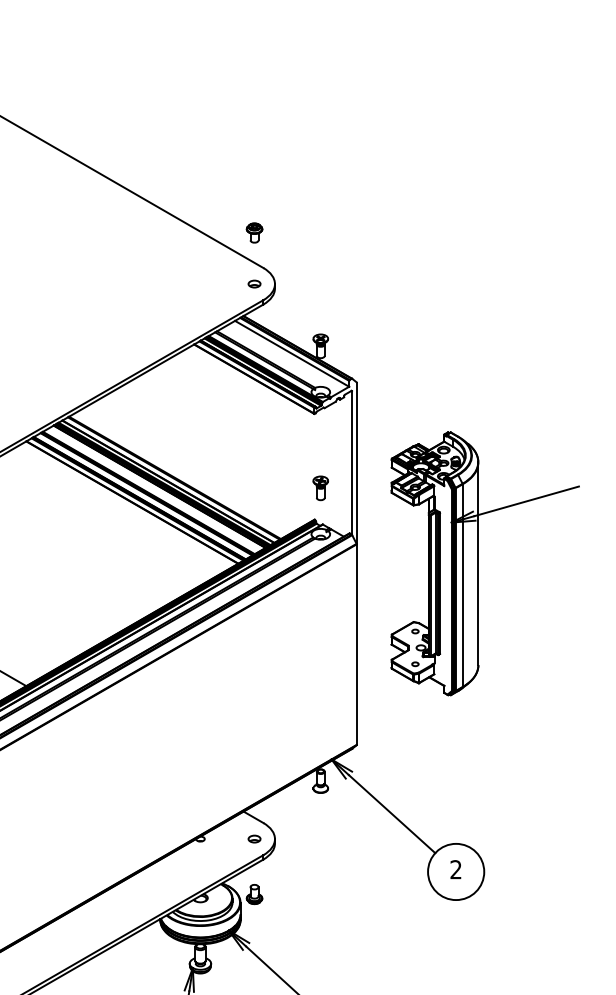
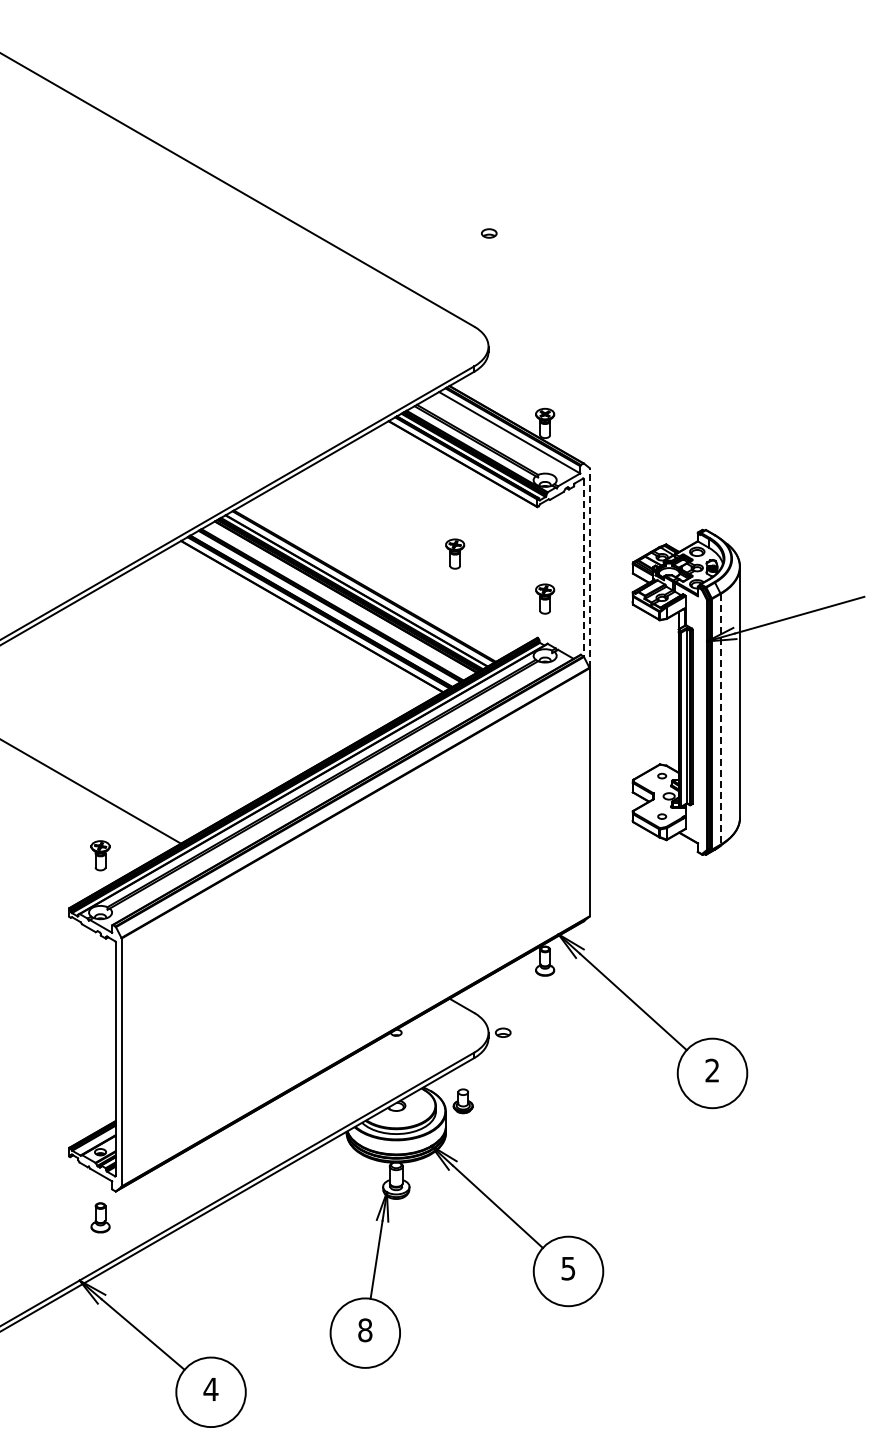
part: (253, 233) -> (462, 283), removed
part: (254, 284) -> (489, 233), moved
part: (248, 451) -> (455, 553), added
line: (351, 462) -> (583, 567), solid -> dashed
line: (356, 463) -> (589, 568), solid -> dashed
line: (462, 585) -> (720, 719), solid -> dashed
part: (254, 838) -> (503, 1032), moved

